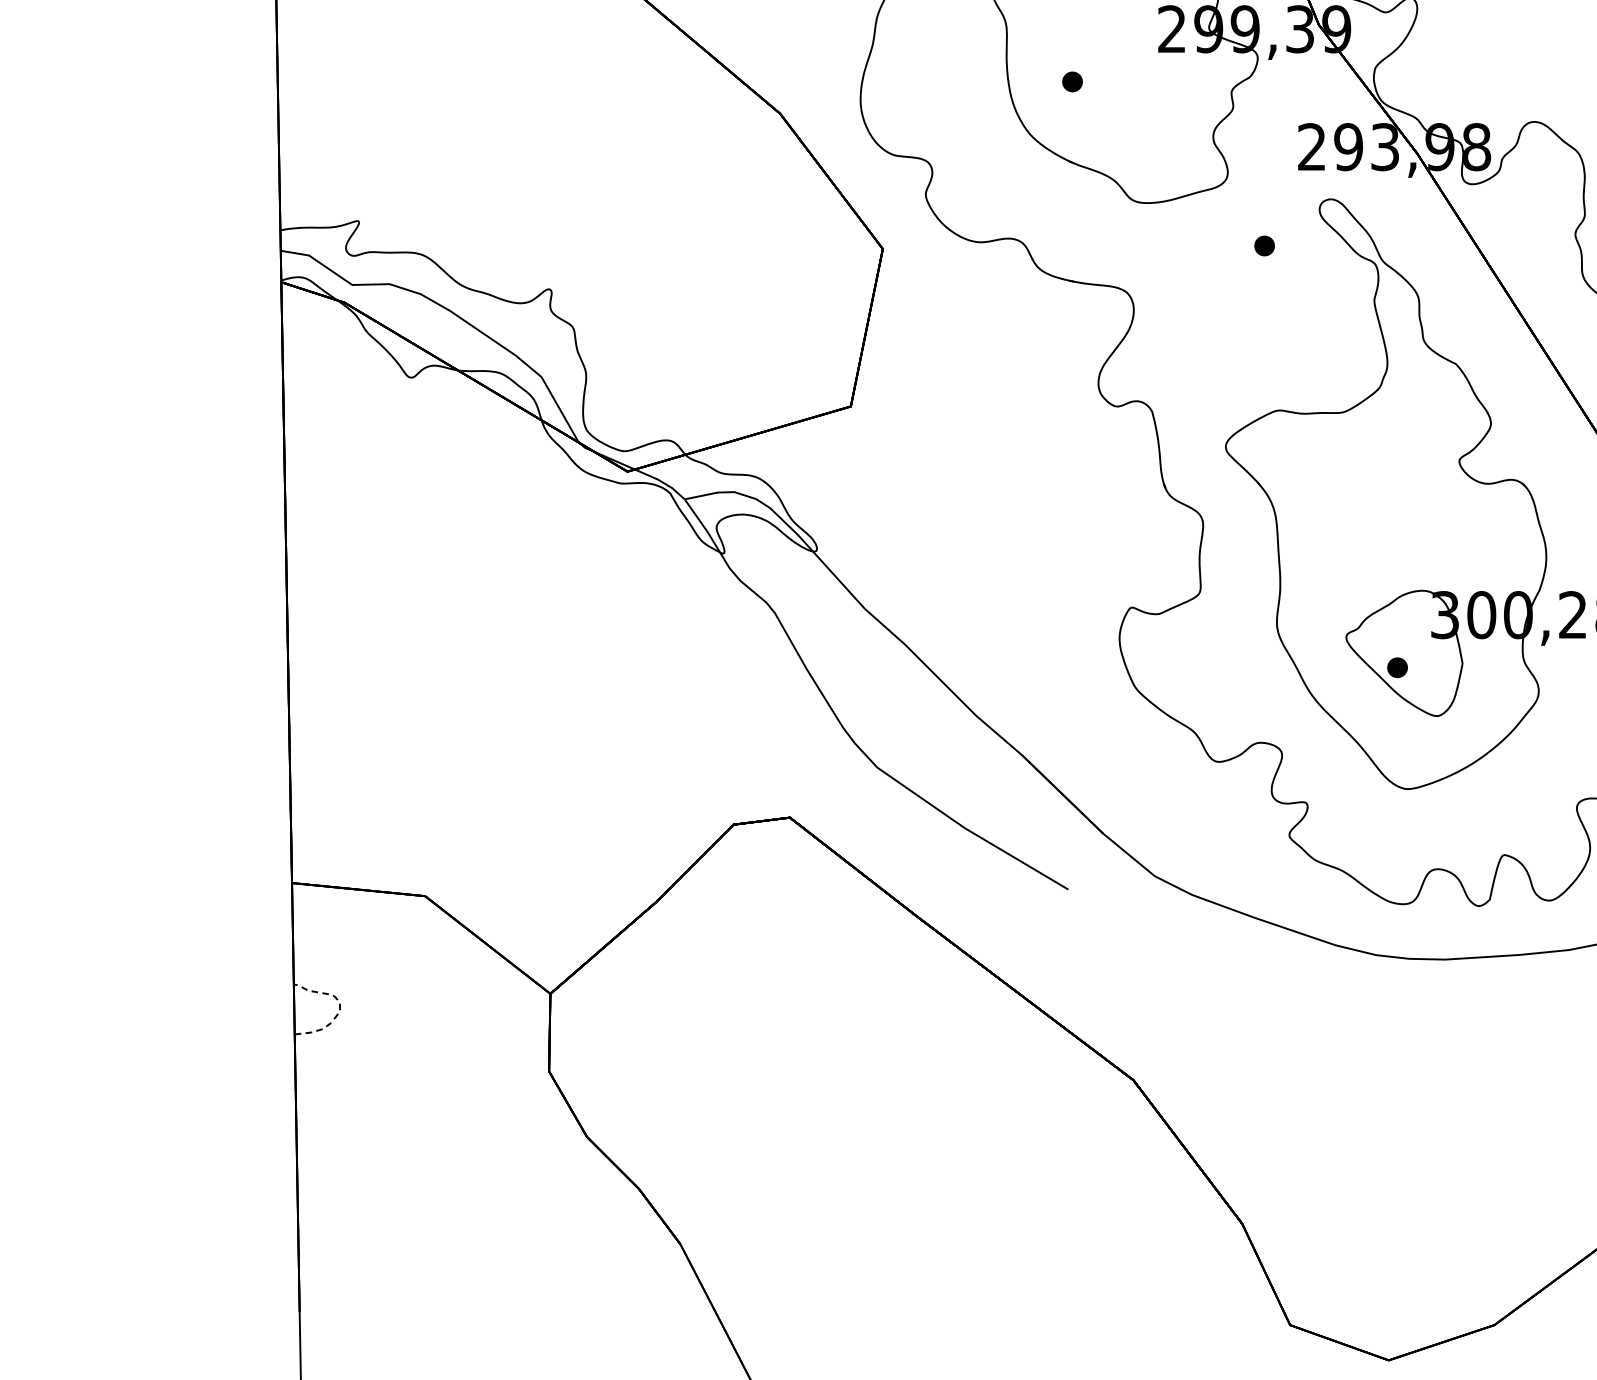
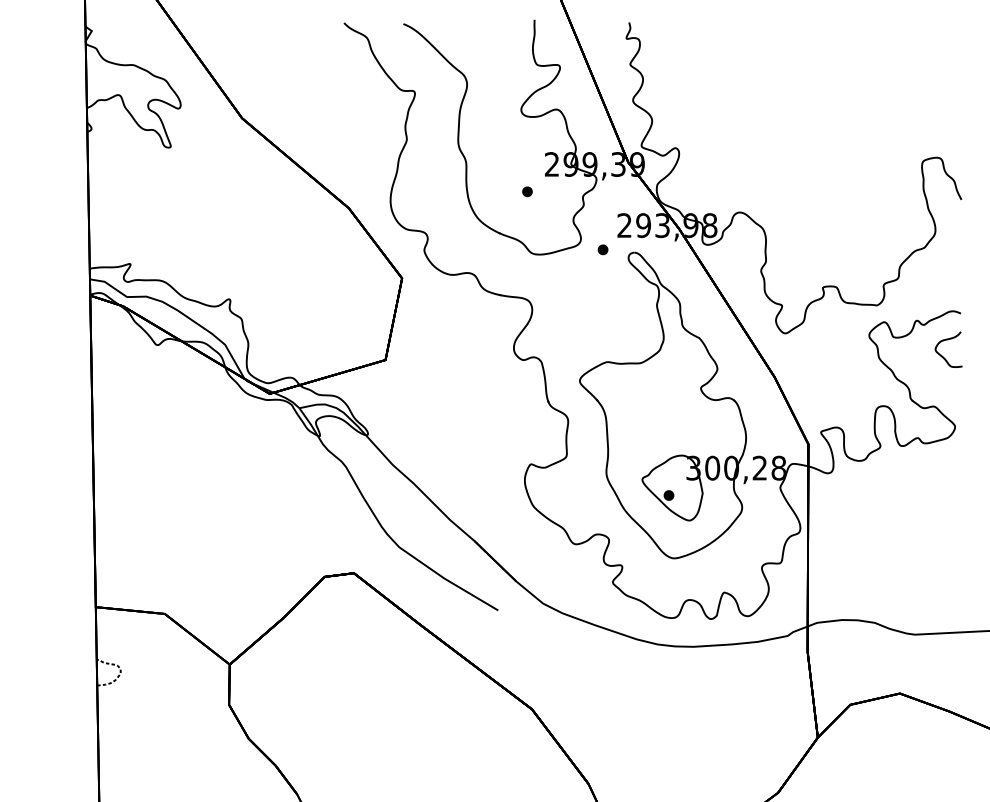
part: (1072, 81) -> (527, 191), moved
part: (1263, 245) -> (602, 249), moved

